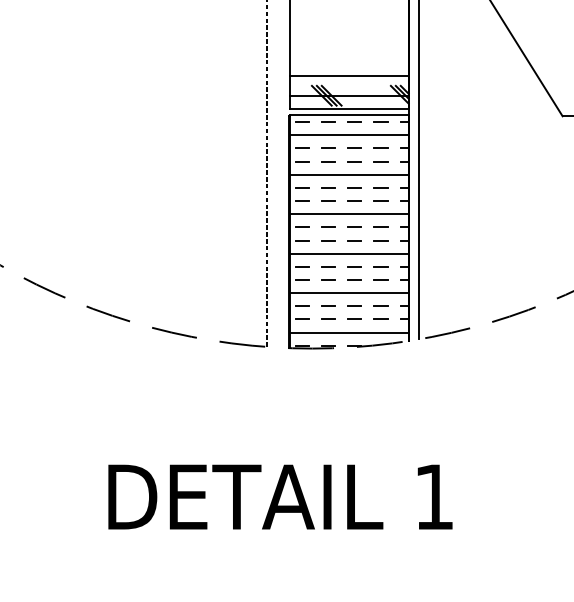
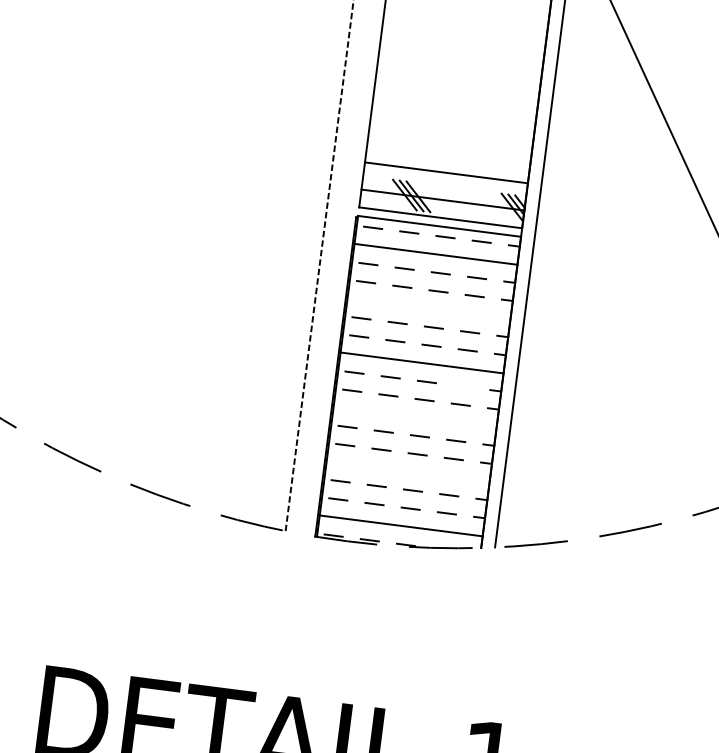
line: (349, 174) -> (429, 308), removed
line: (380, 226) -> (462, 385), removed
line: (349, 253) -> (415, 417), removed
line: (349, 293) -> (408, 472), removed

